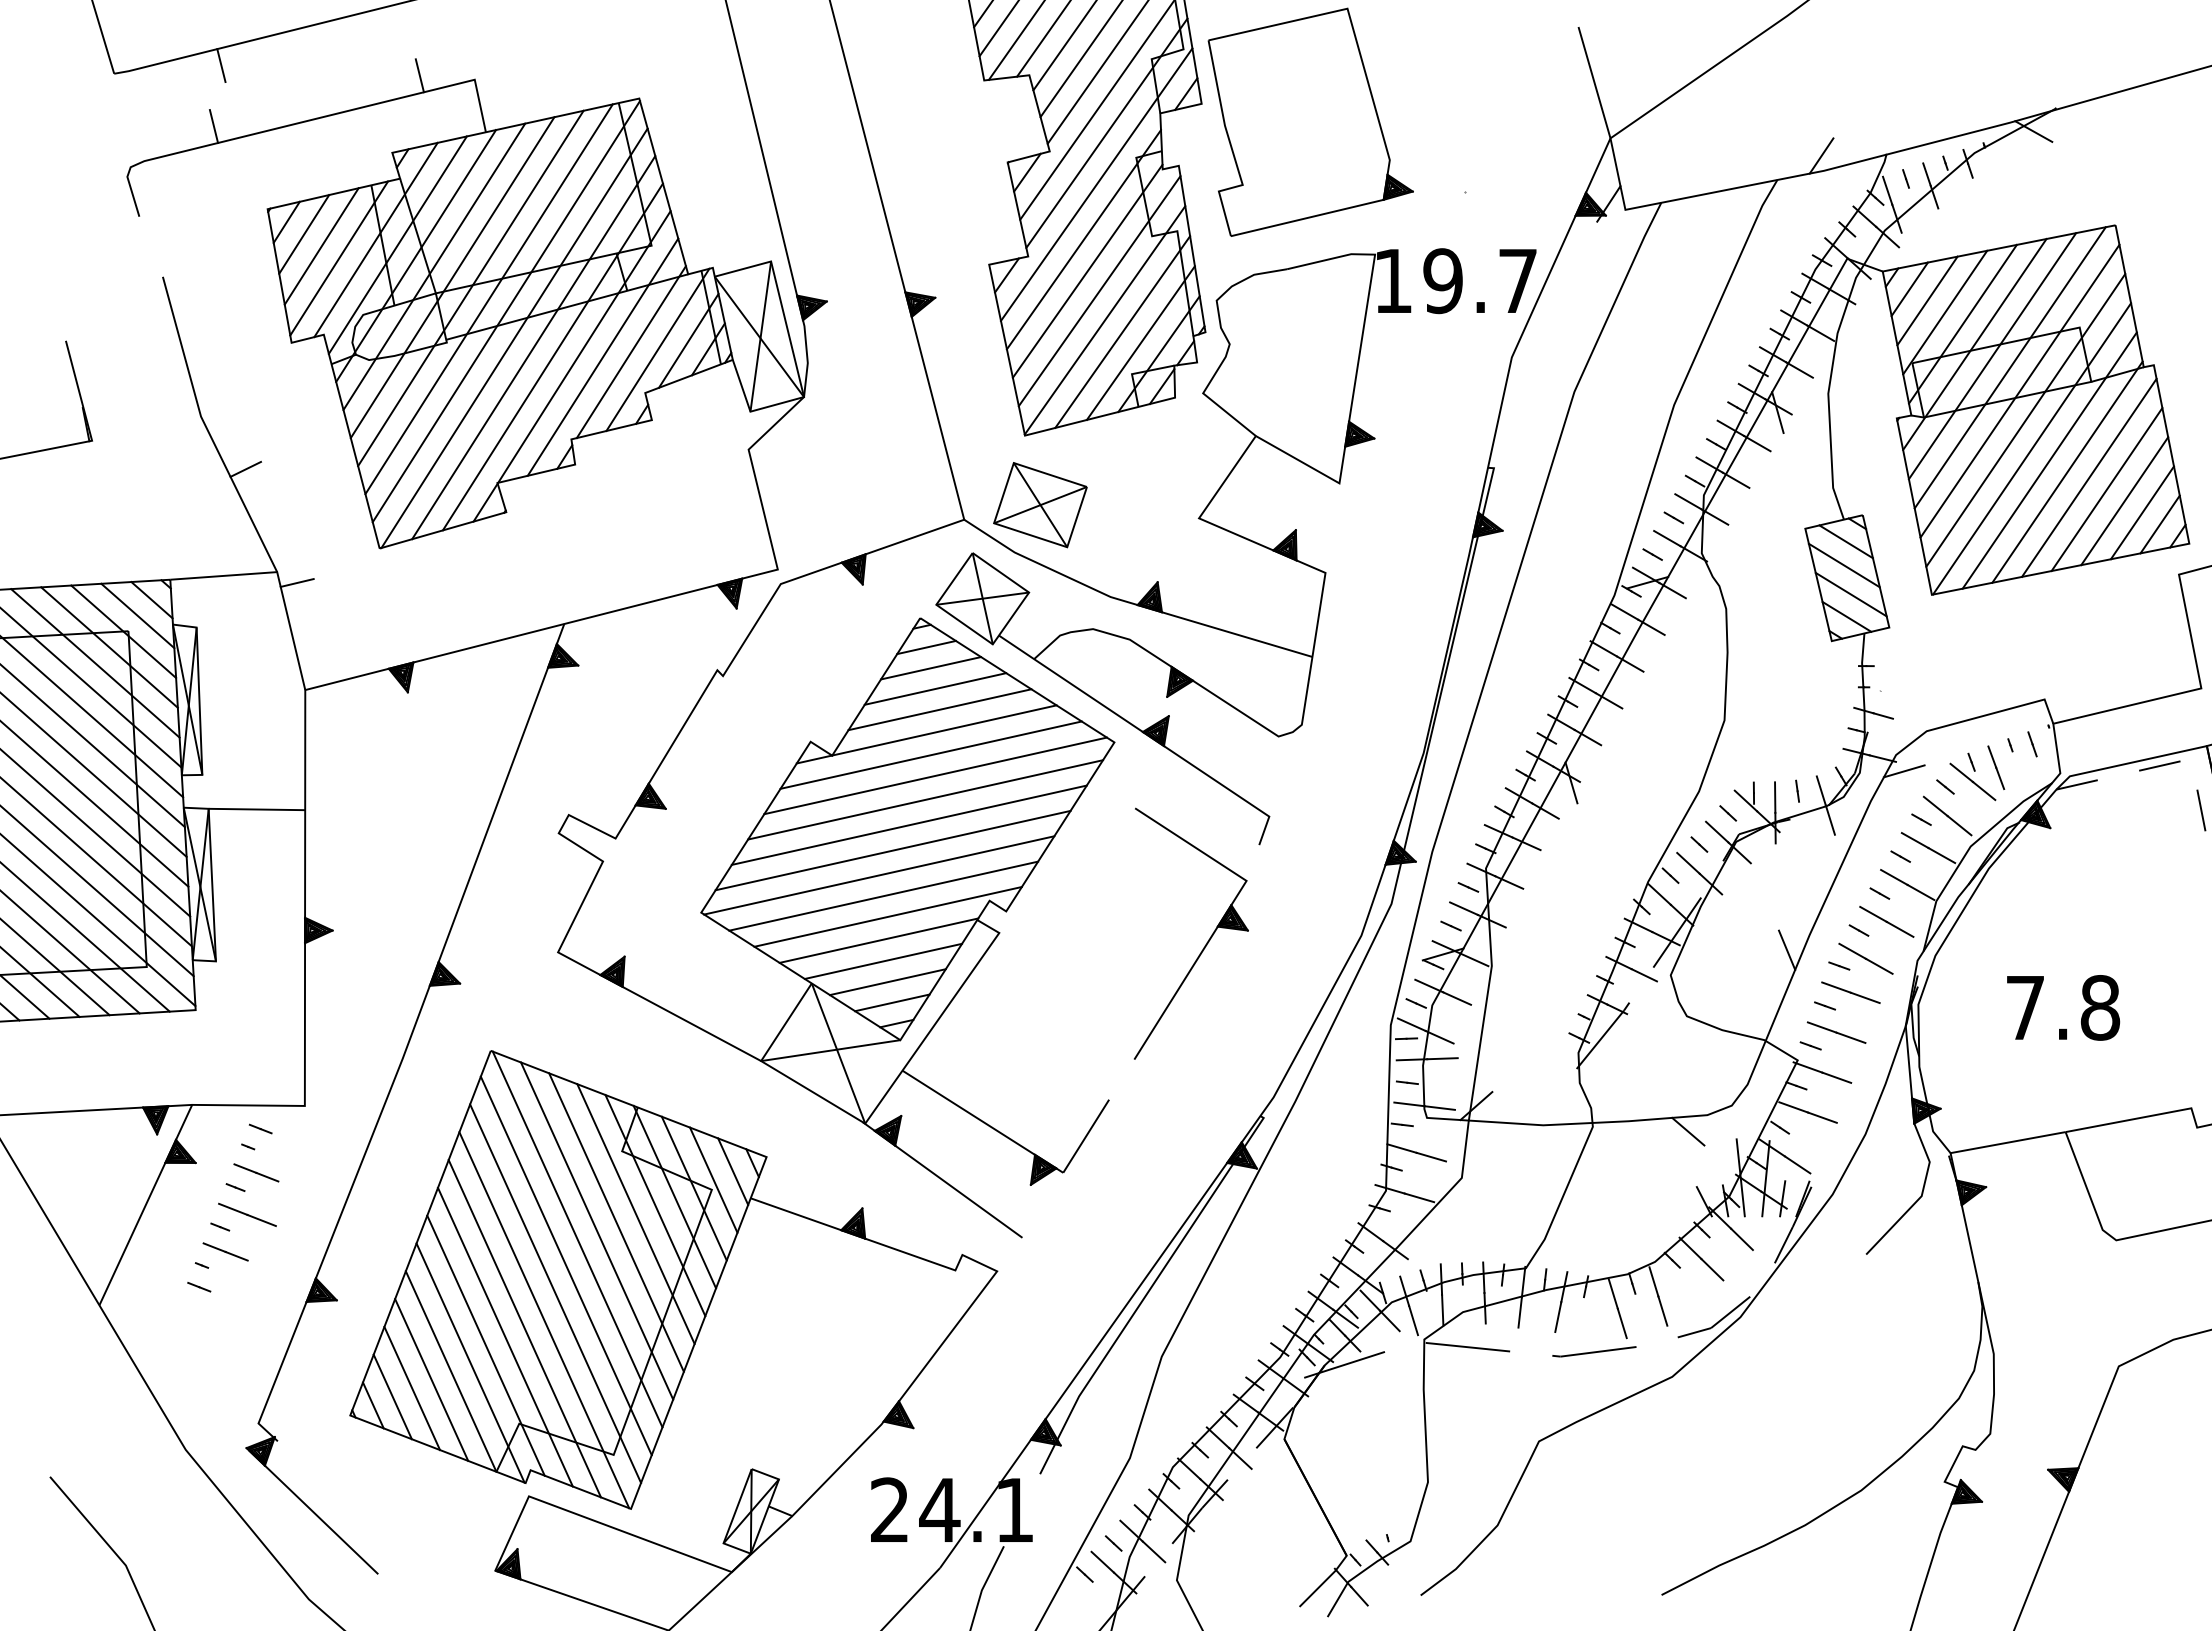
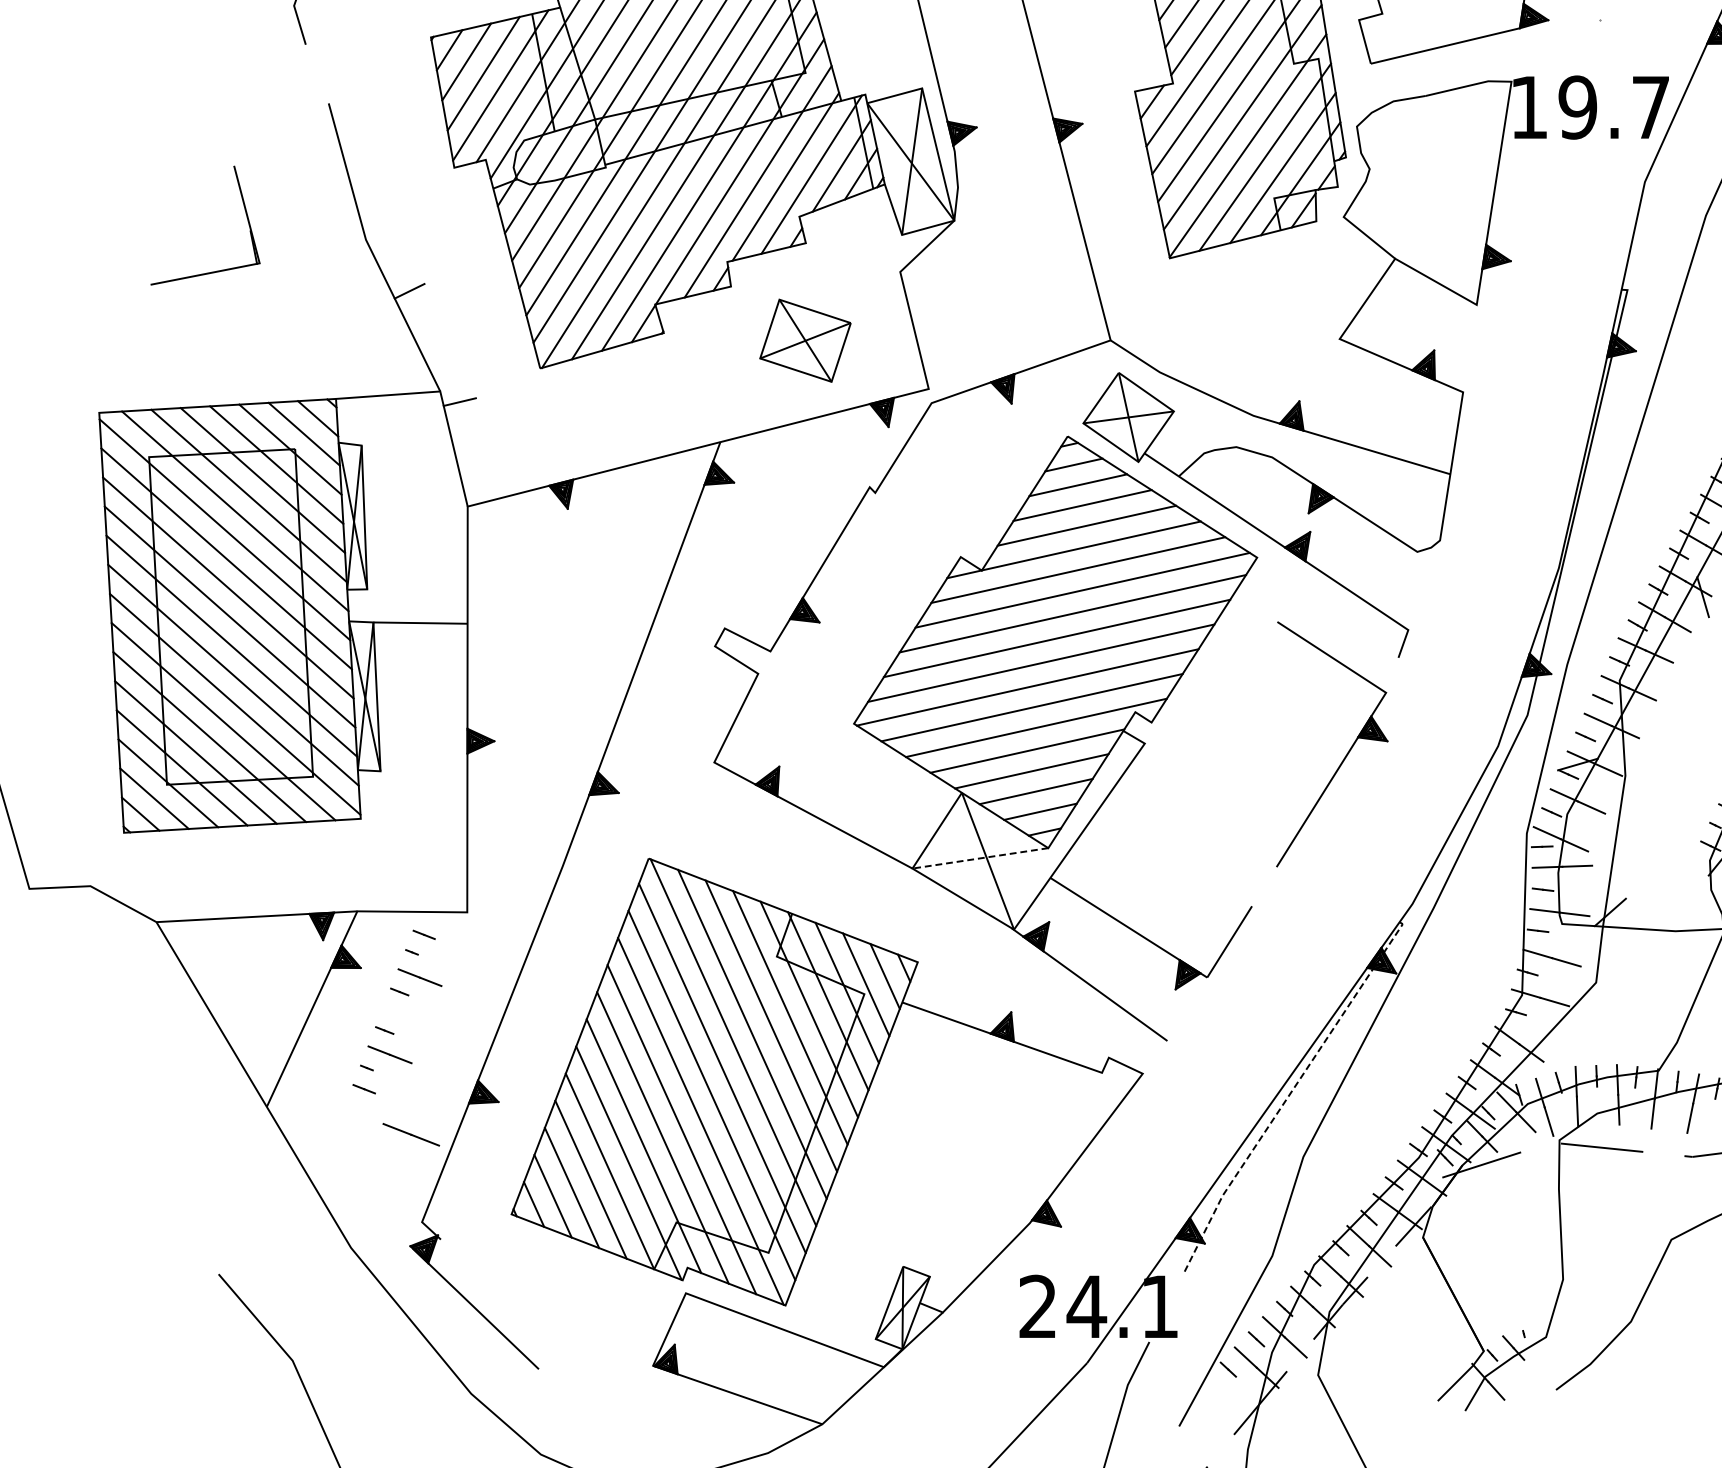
part: (1040, 505) -> (805, 341), moved
line: (830, 1050) -> (980, 858), solid -> dashed
line: (247, 1214) -> (411, 1134), moved
line: (1148, 1292) -> (1290, 1094), solid -> dashed

